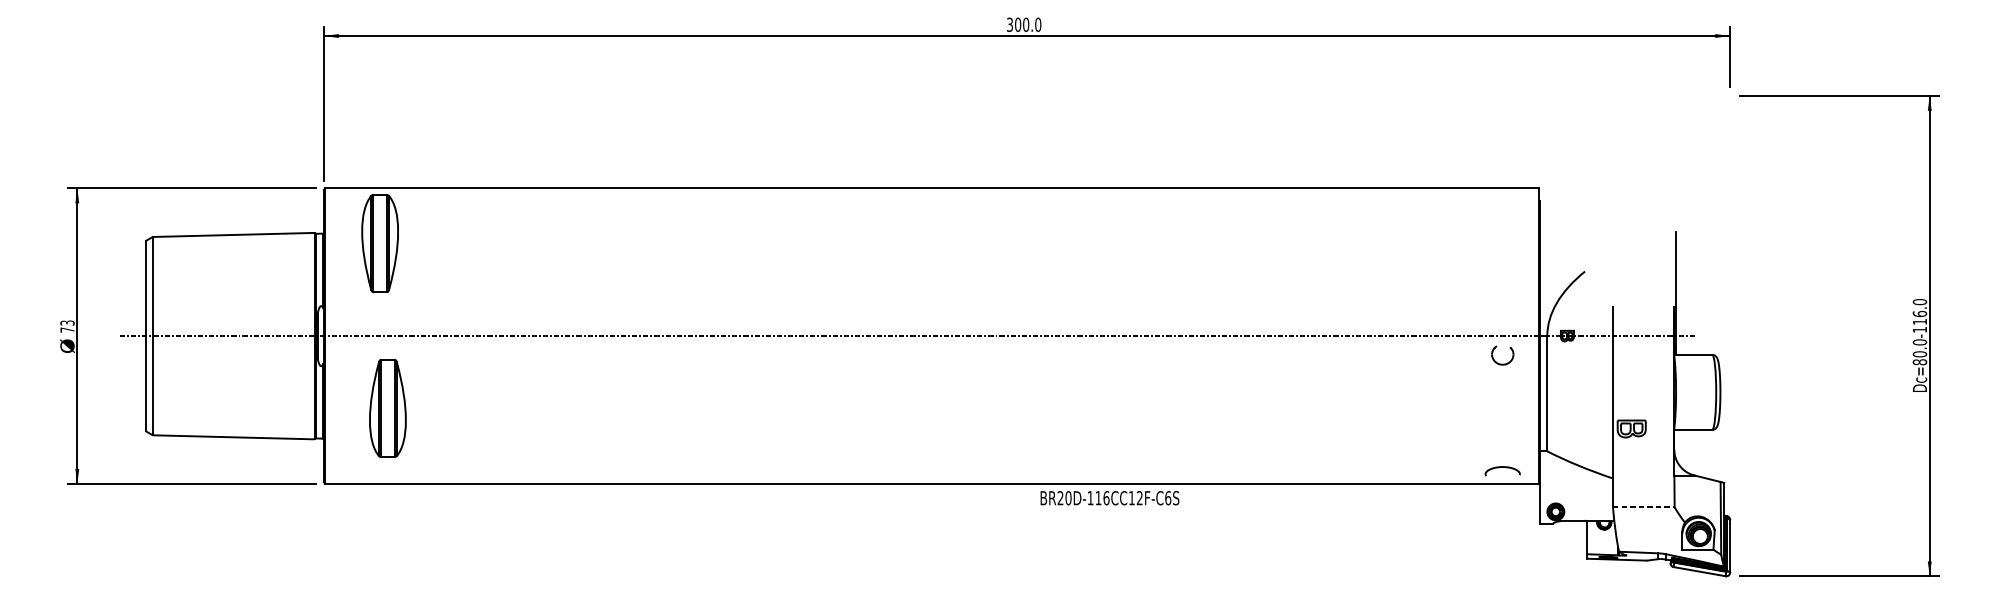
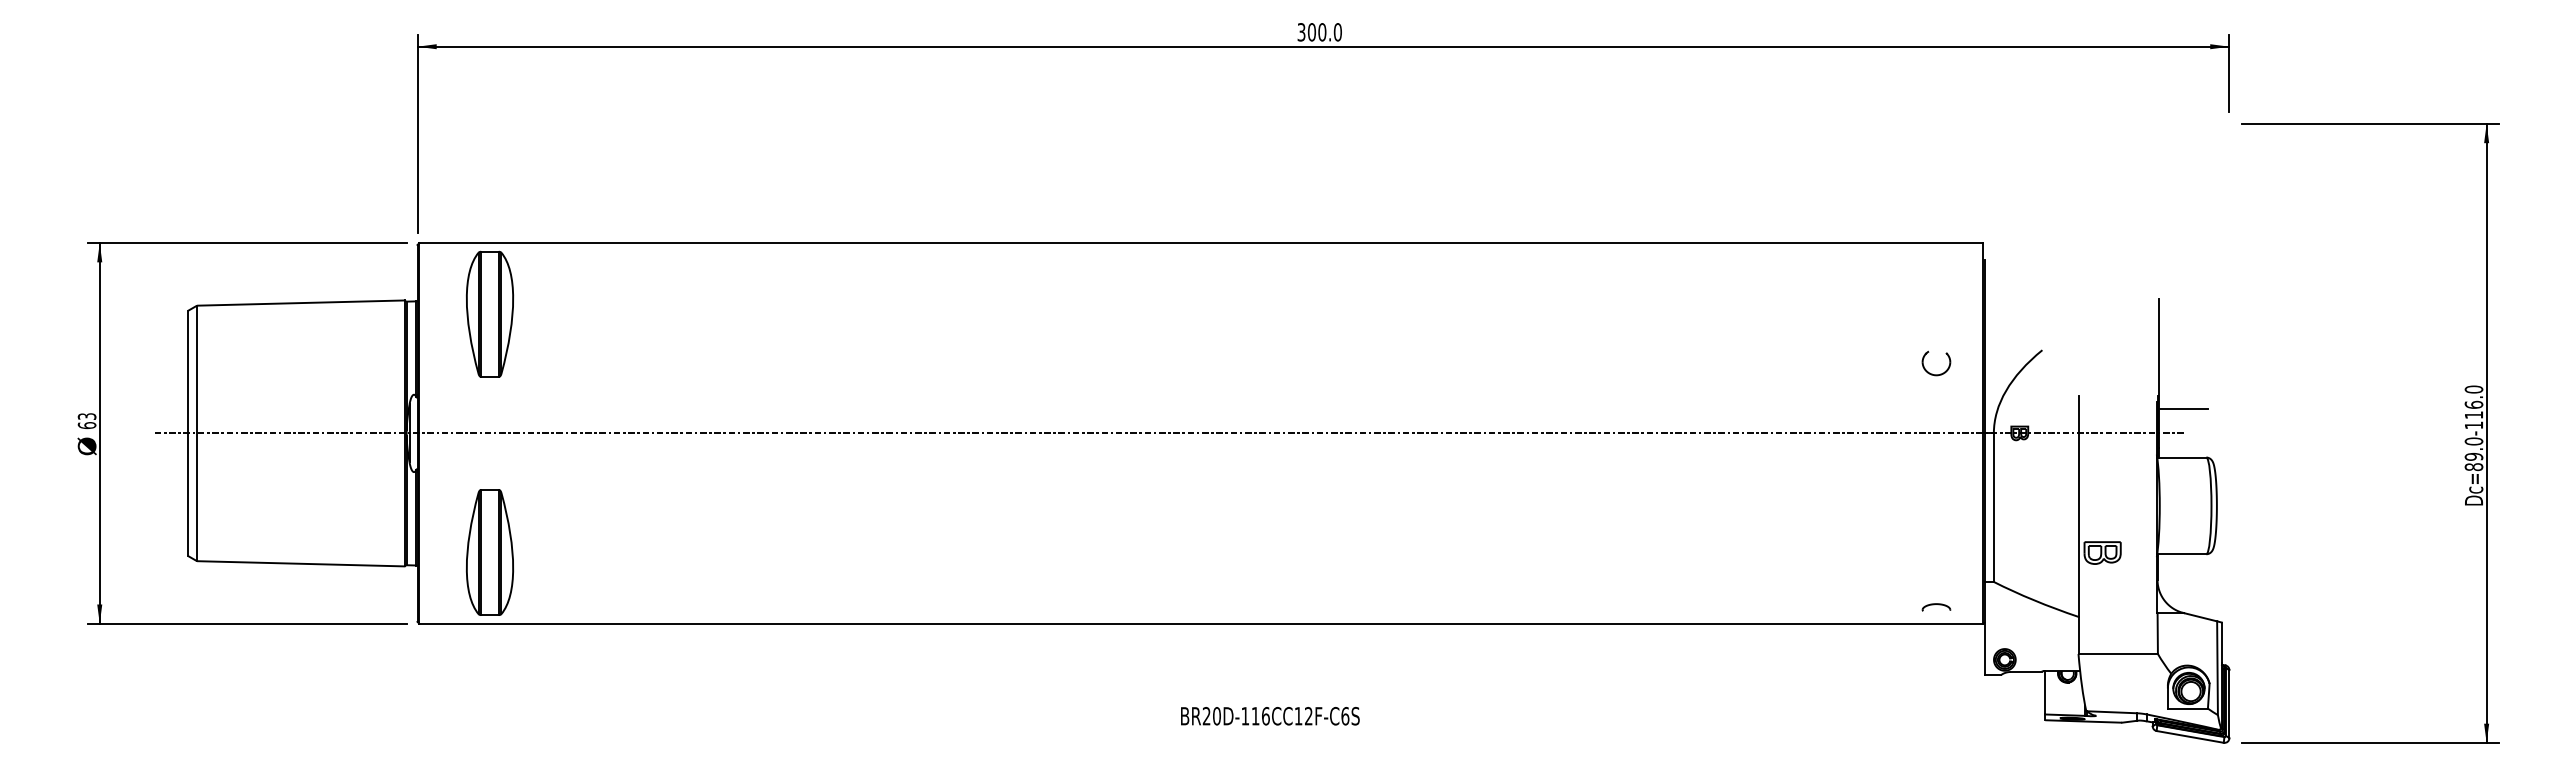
line: (1694, 317) -> (2183, 409), added
text: (67, 329) -> (86, 425), 73 -> 63
text: (1920, 354) -> (2474, 456), Dc=80.0-116.0 -> Dc=89.0-116.0
part: (1499, 363) -> (1932, 373), moved
part: (388, 408) -> (490, 552), moved
part: (1502, 471) -> (1936, 607), size x0.62
text: (1110, 498) -> (1270, 716), moved
line: (1644, 507) -> (2118, 654), dashed -> solid

